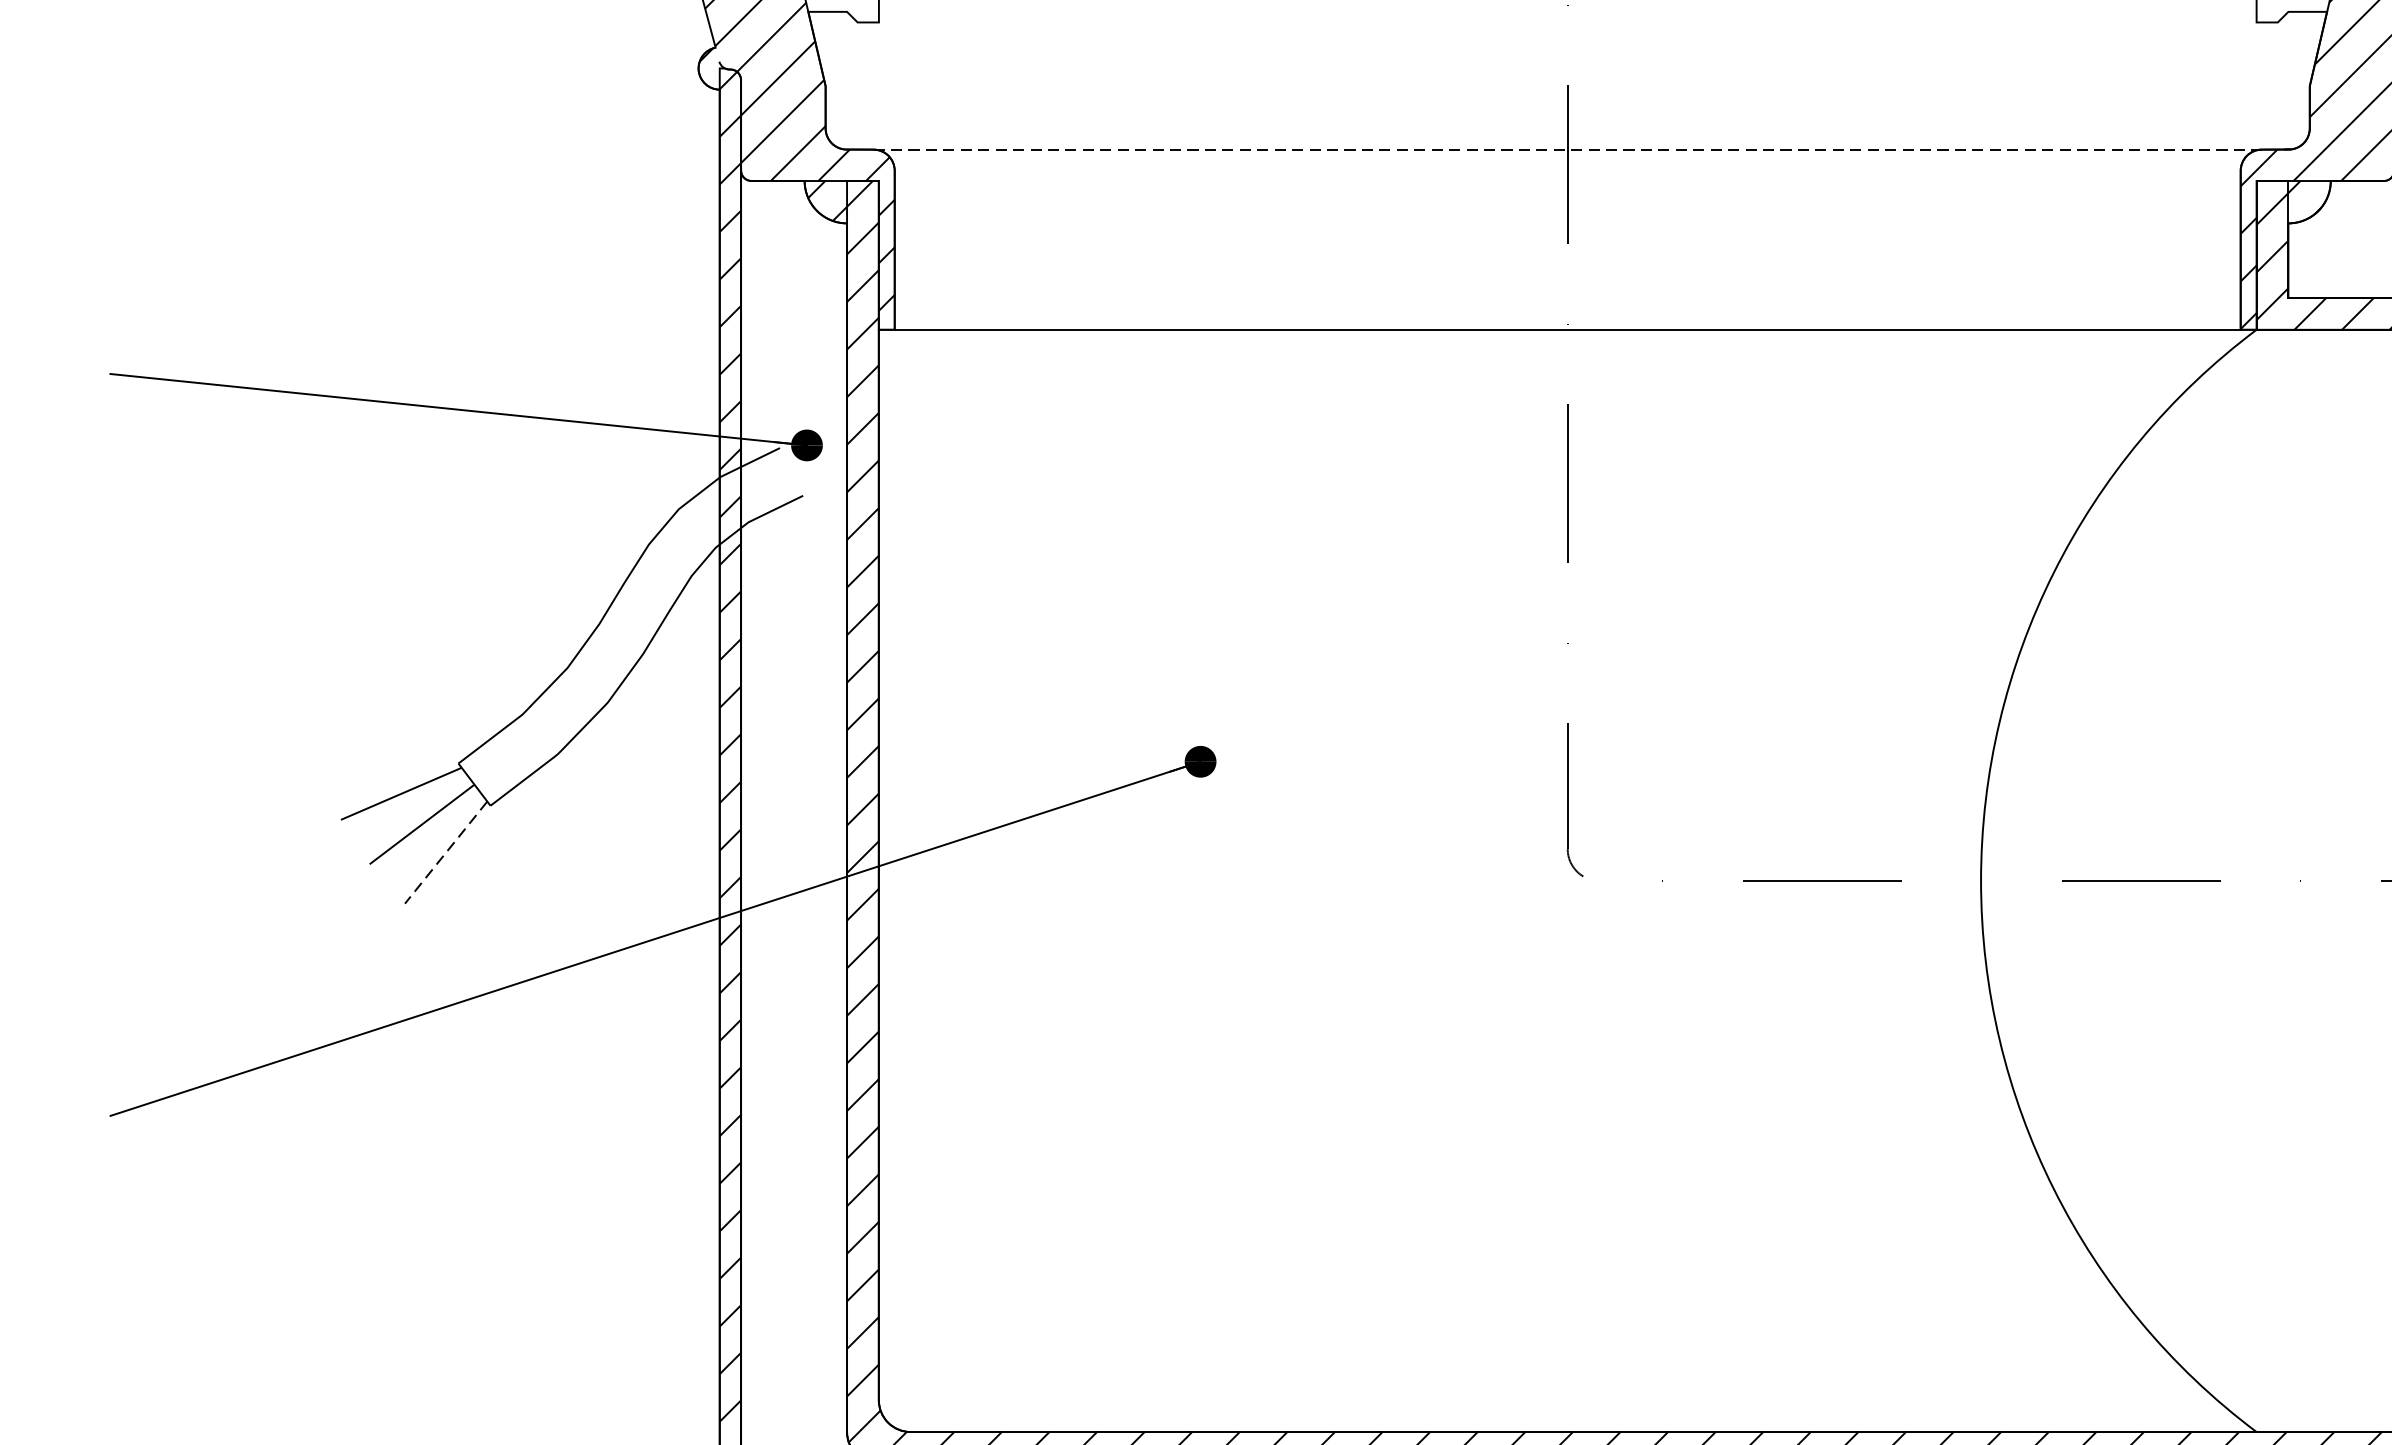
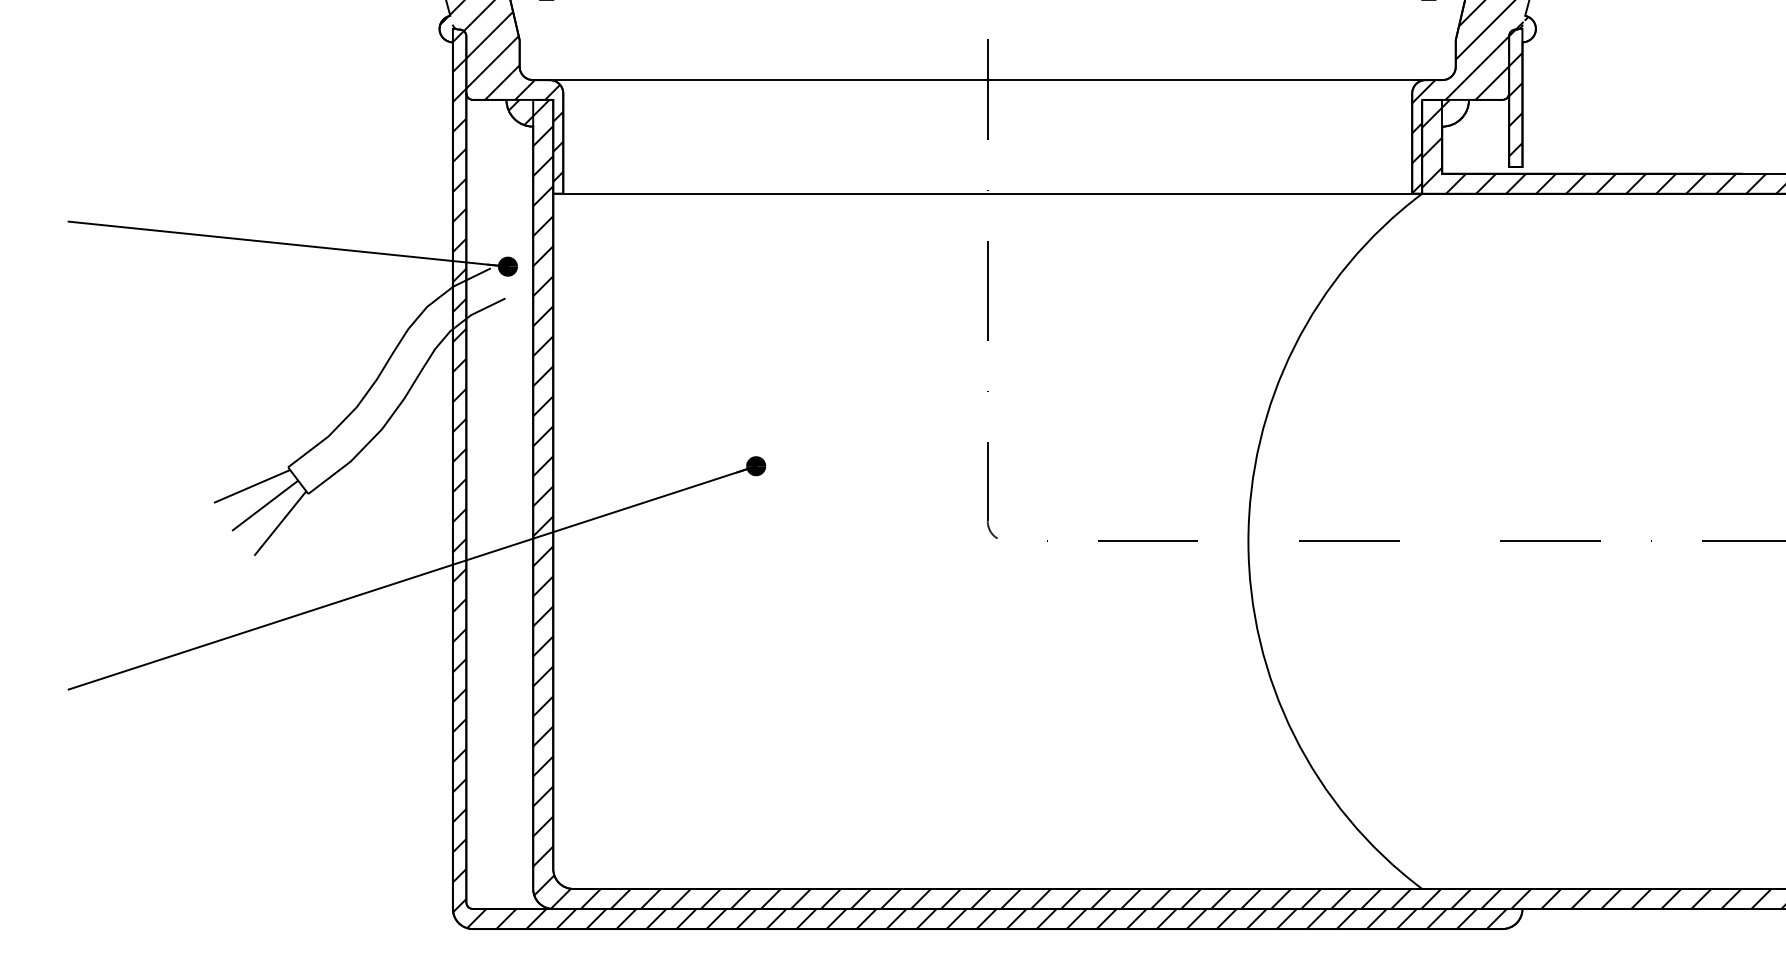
line: (1567, 150) -> (987, 80), dashed -> solid
line: (446, 852) -> (280, 523), dashed -> solid

